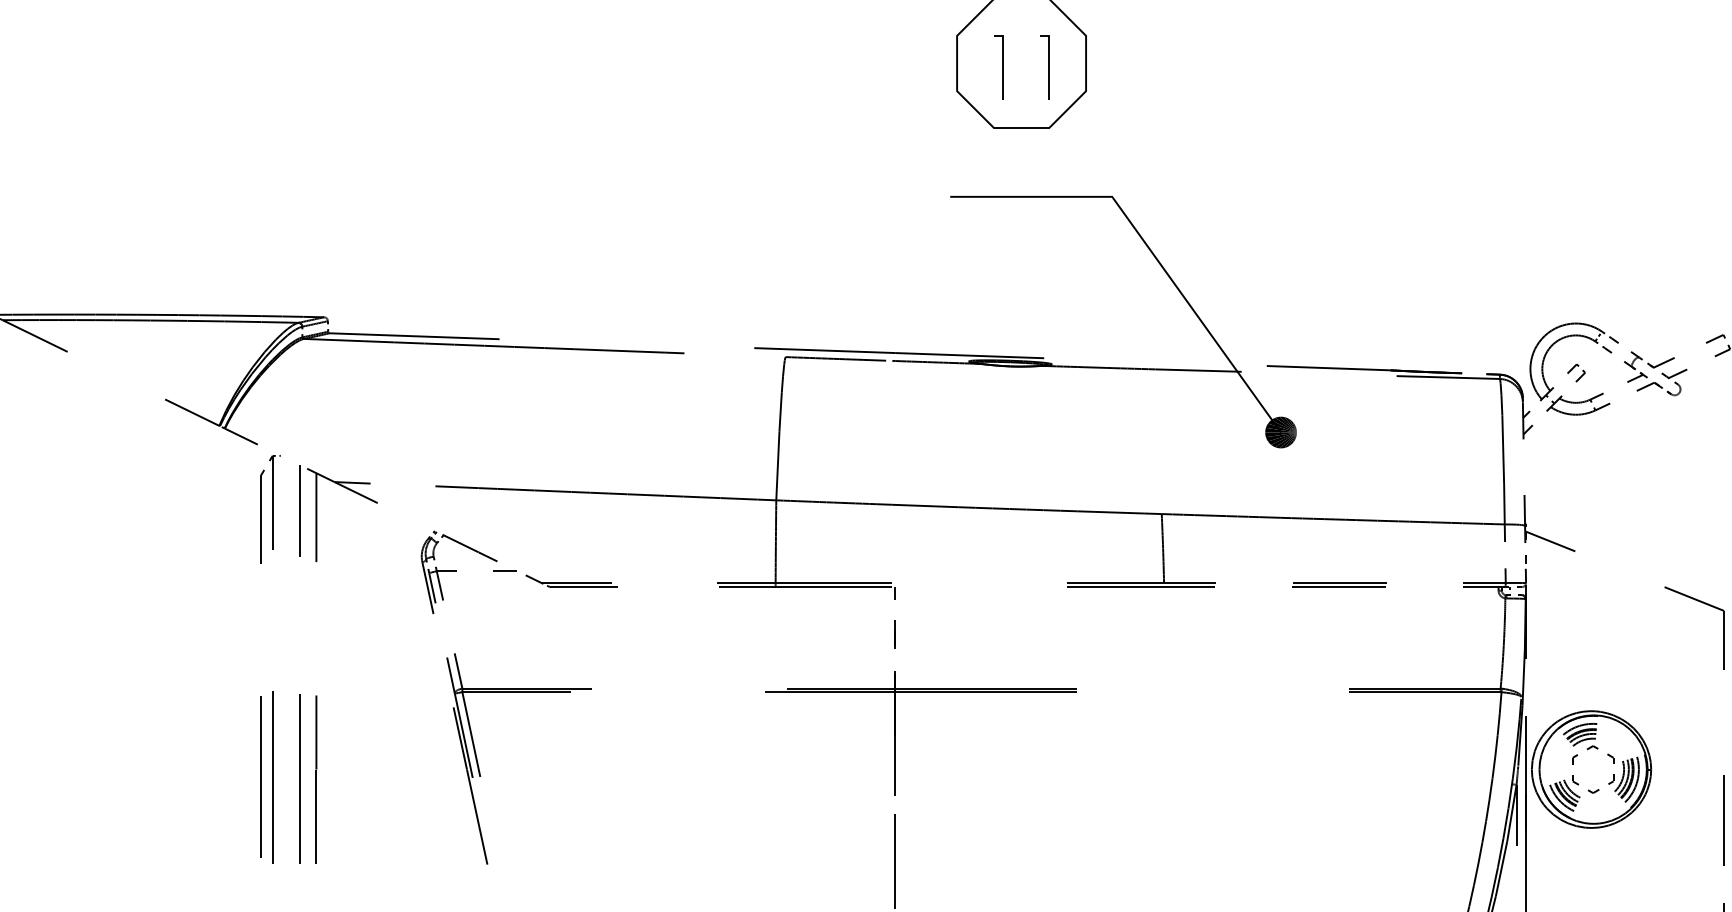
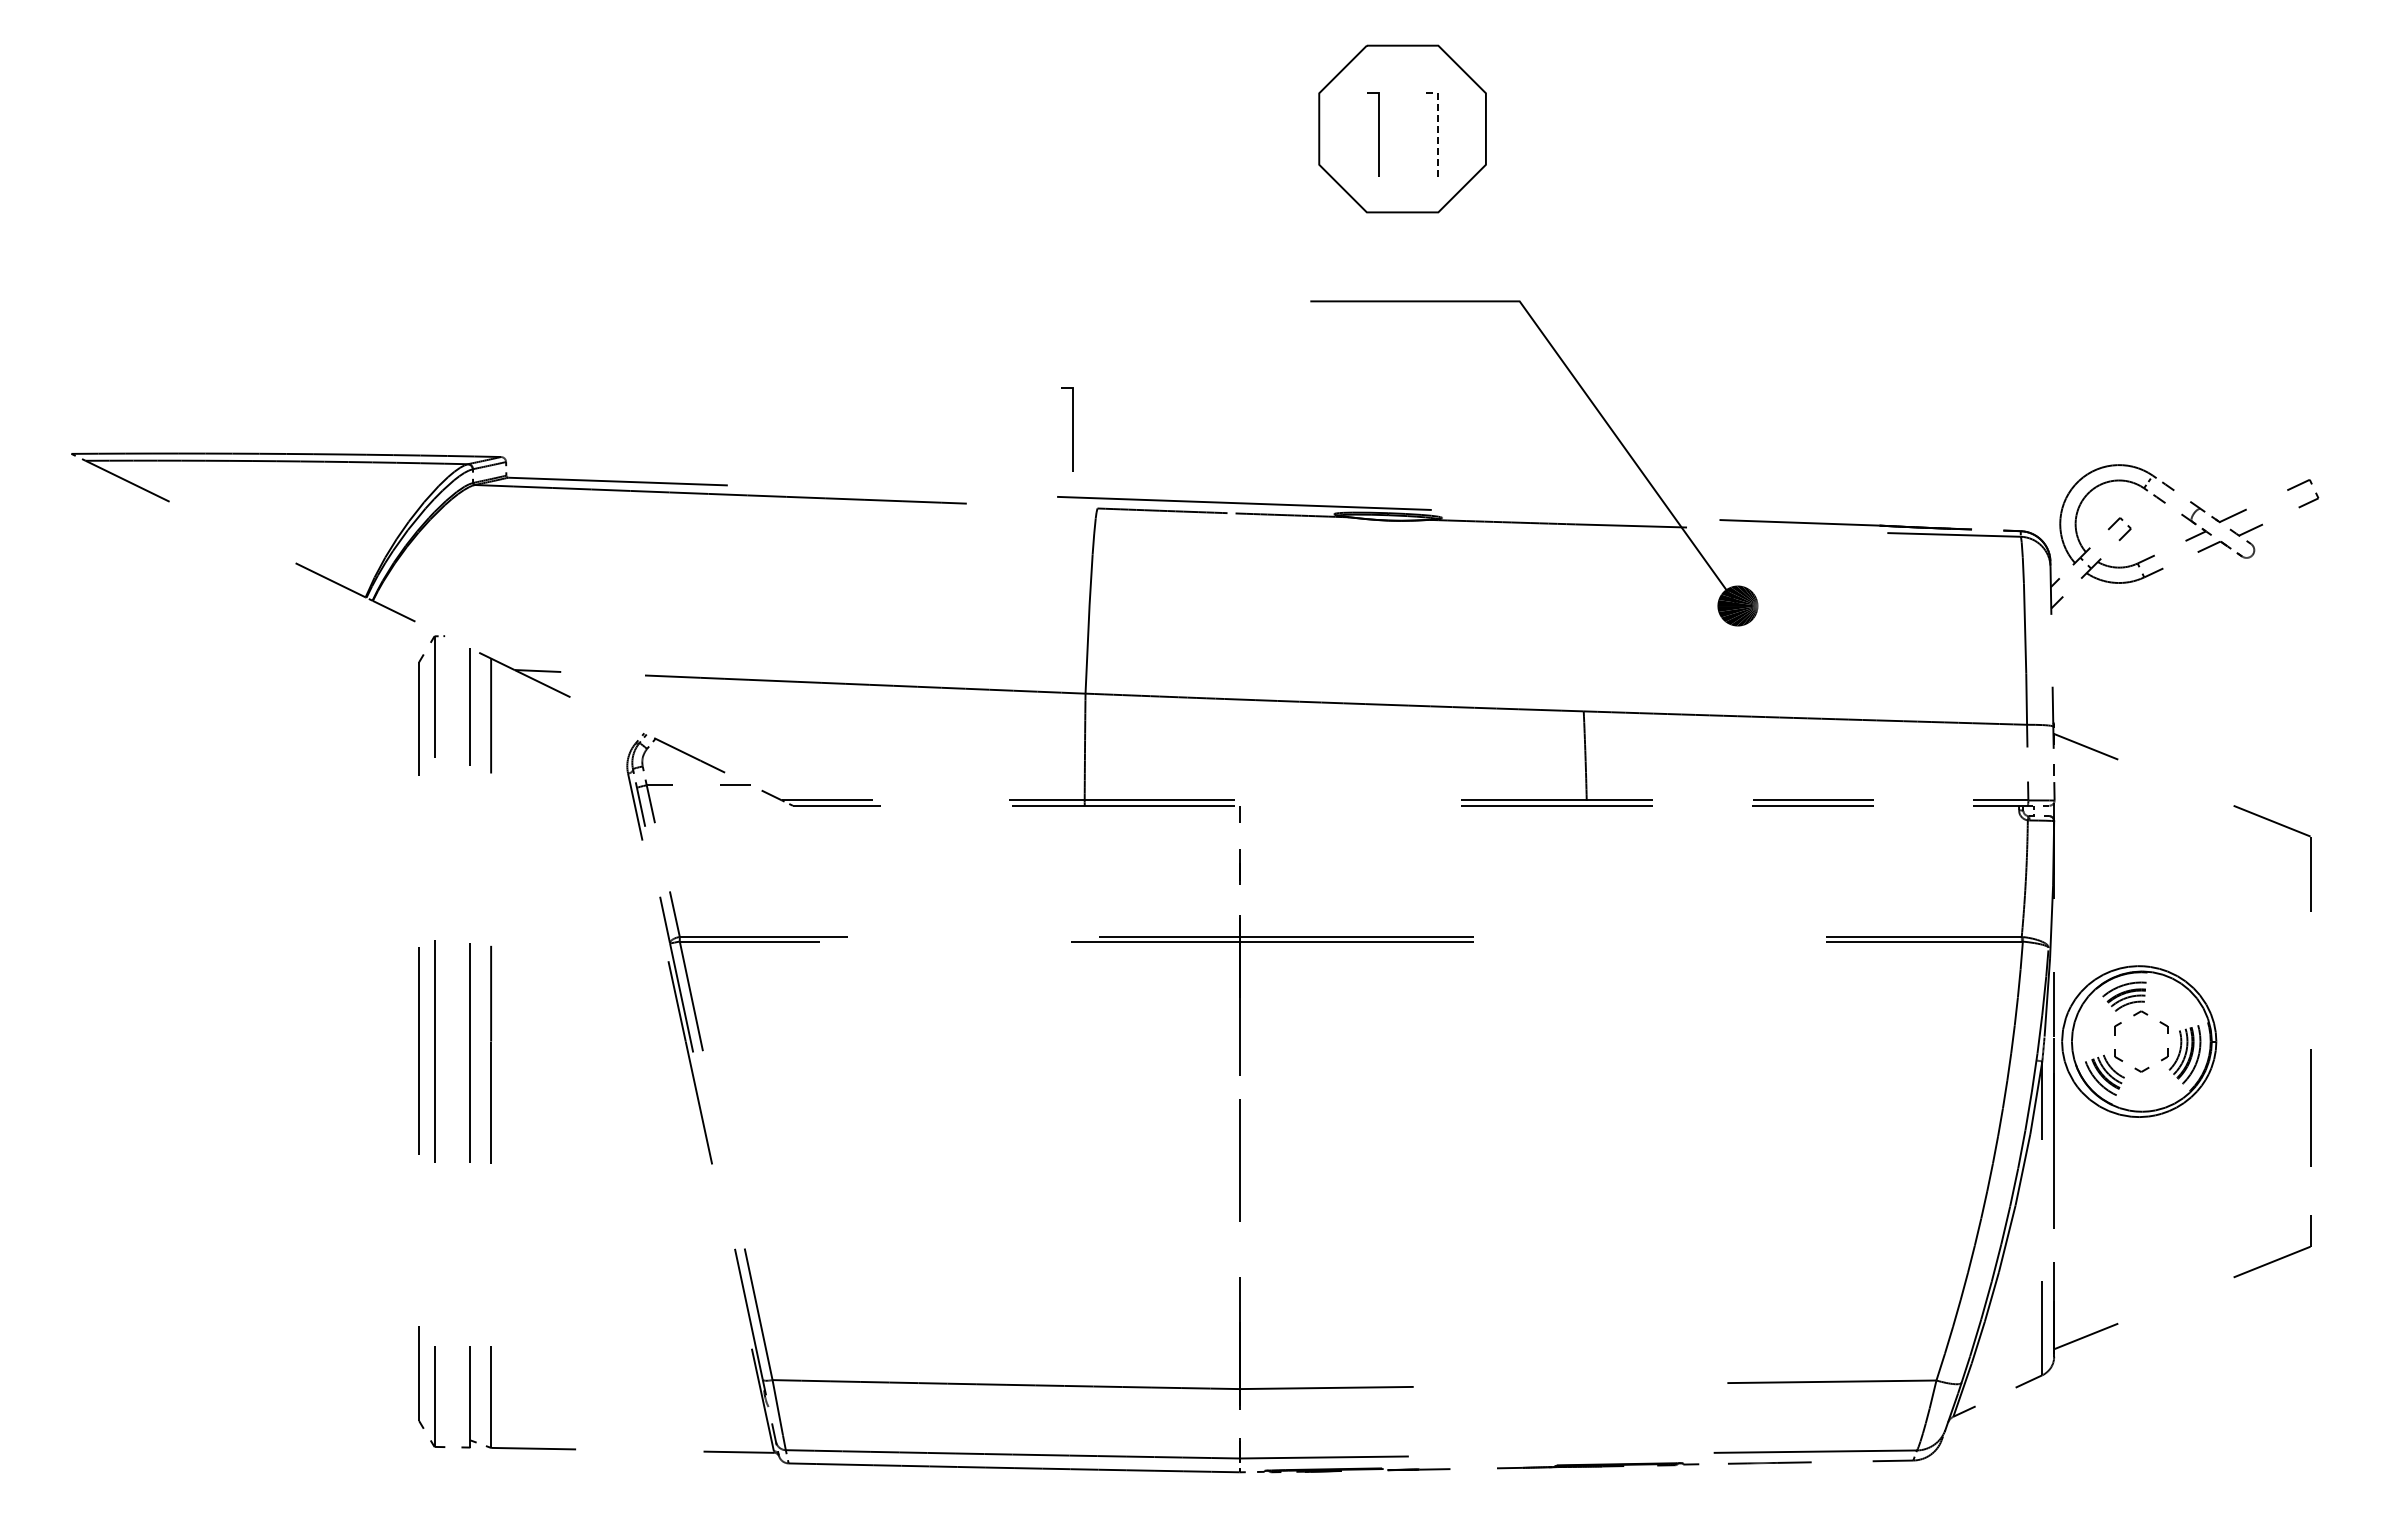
line: (1049, 63) -> (1438, 129), solid -> dashed
line: (766, 295) -> (1072, 429), added

